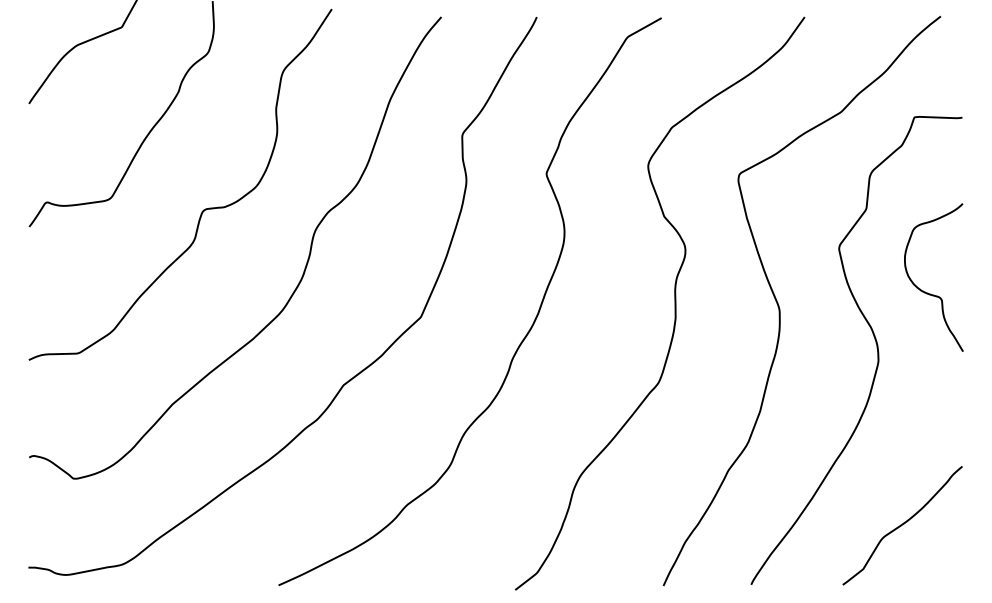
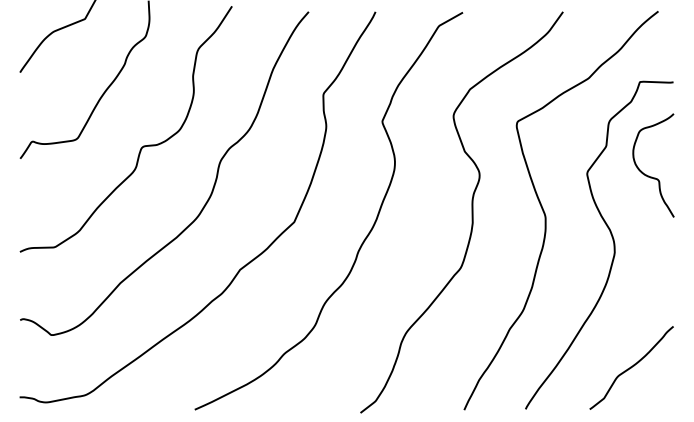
curve: (925, 291) -> (647, 175), moved

